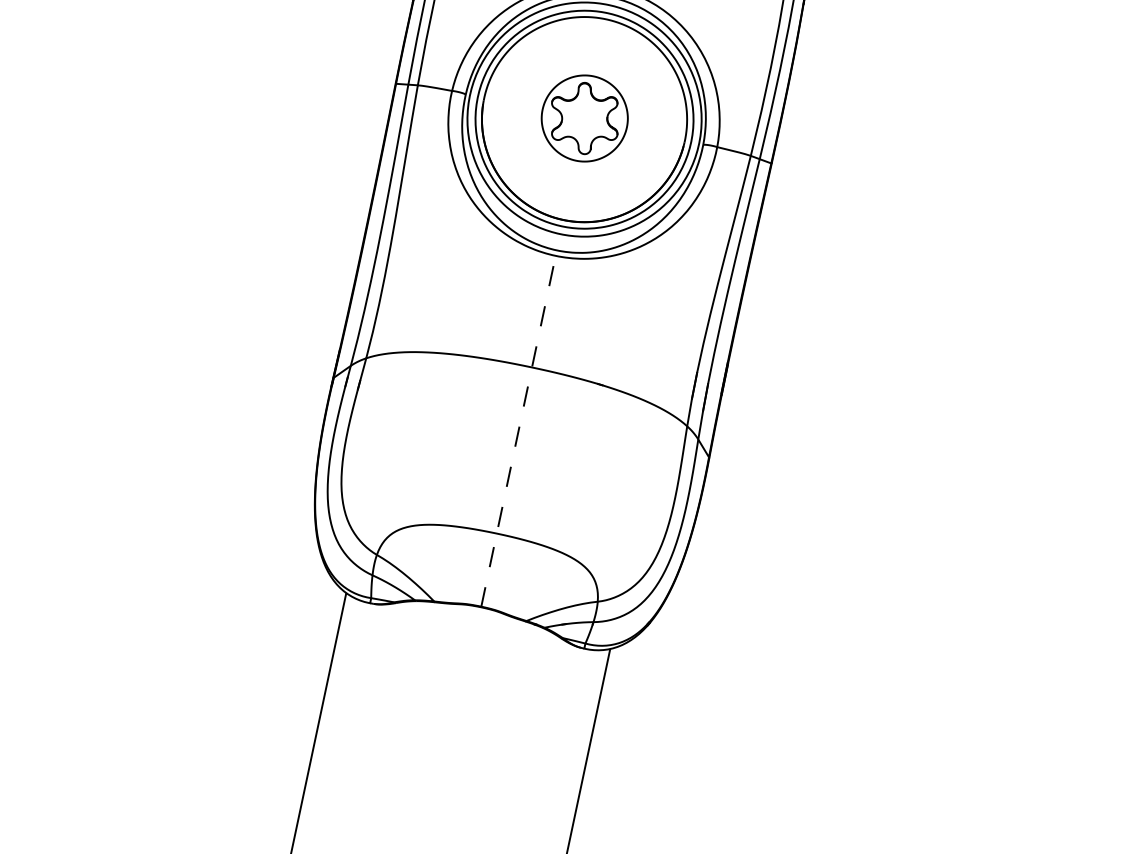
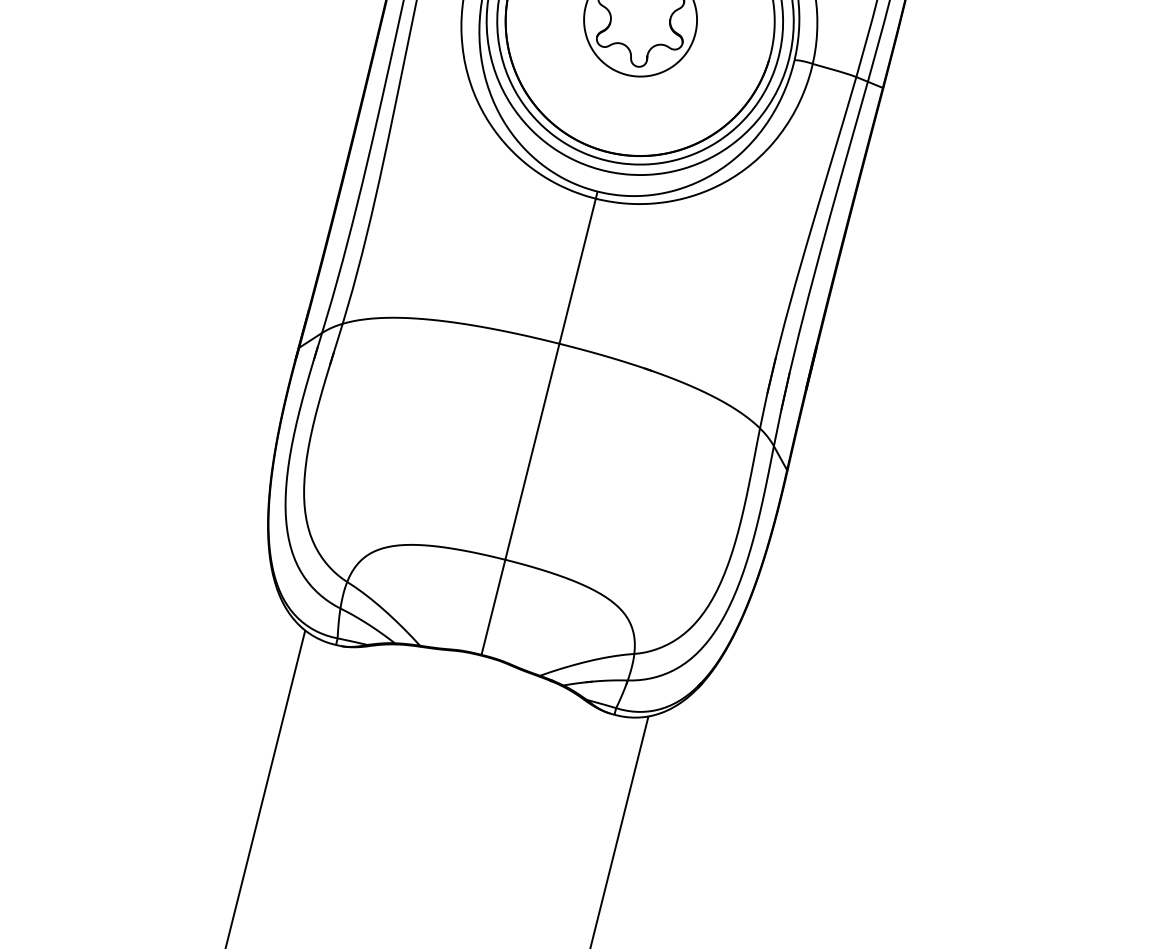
line: (519, 428) -> (540, 423), dashed -> solid

